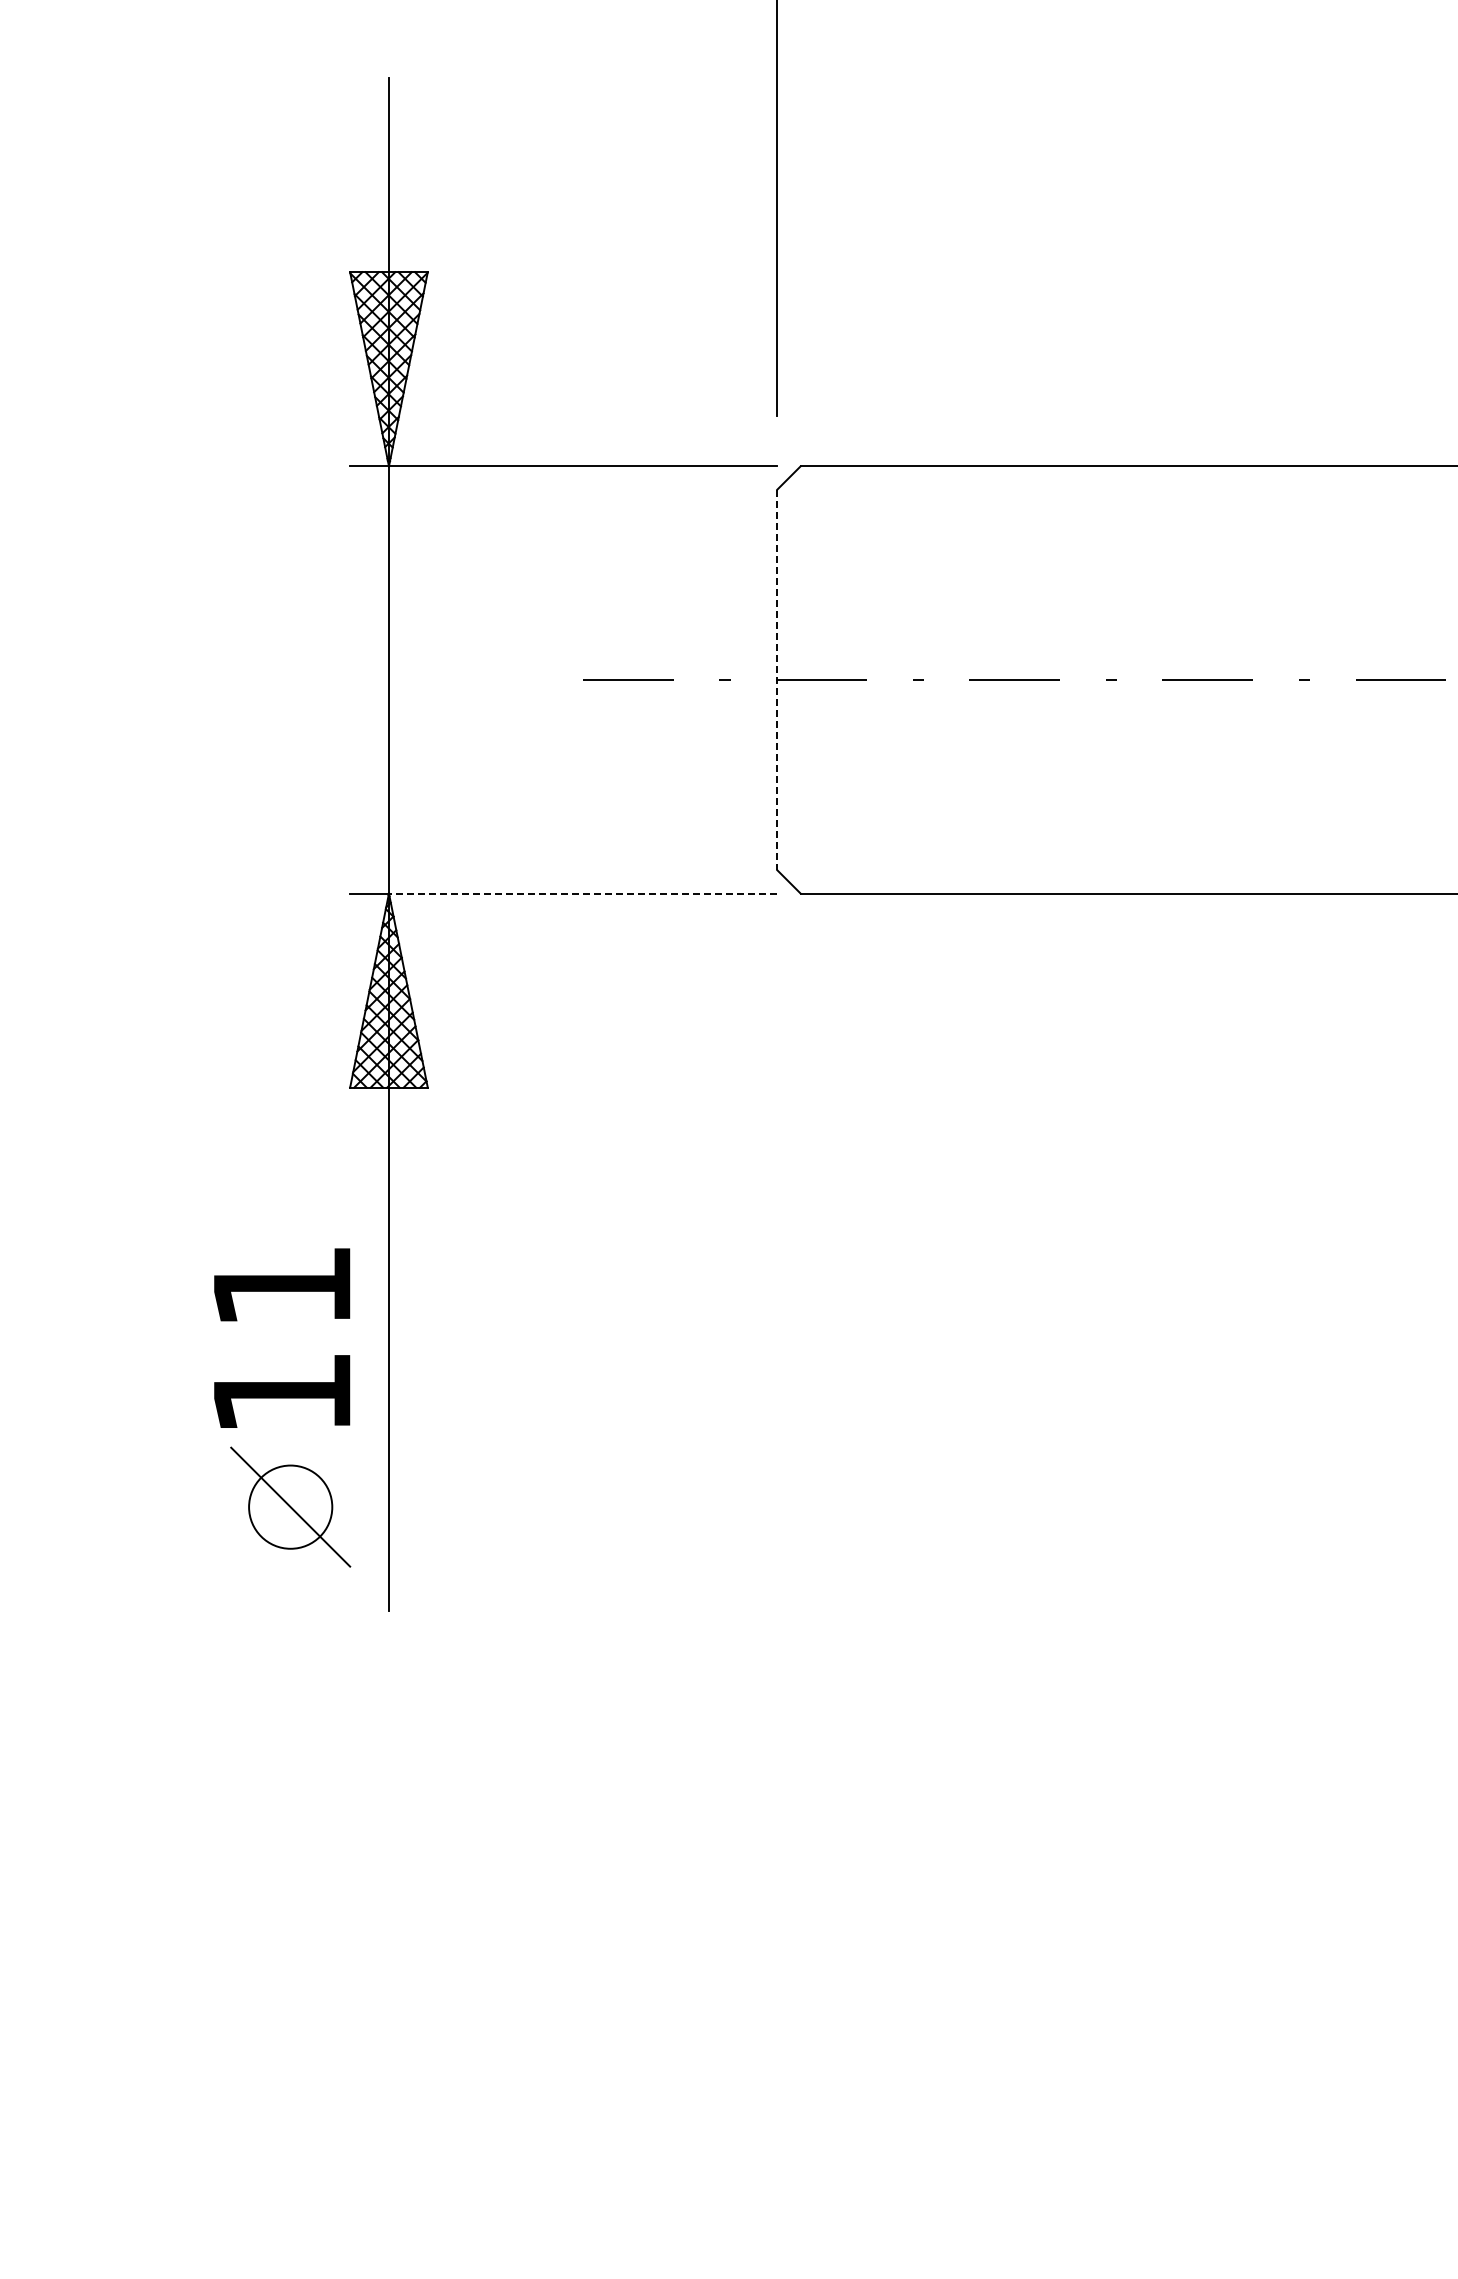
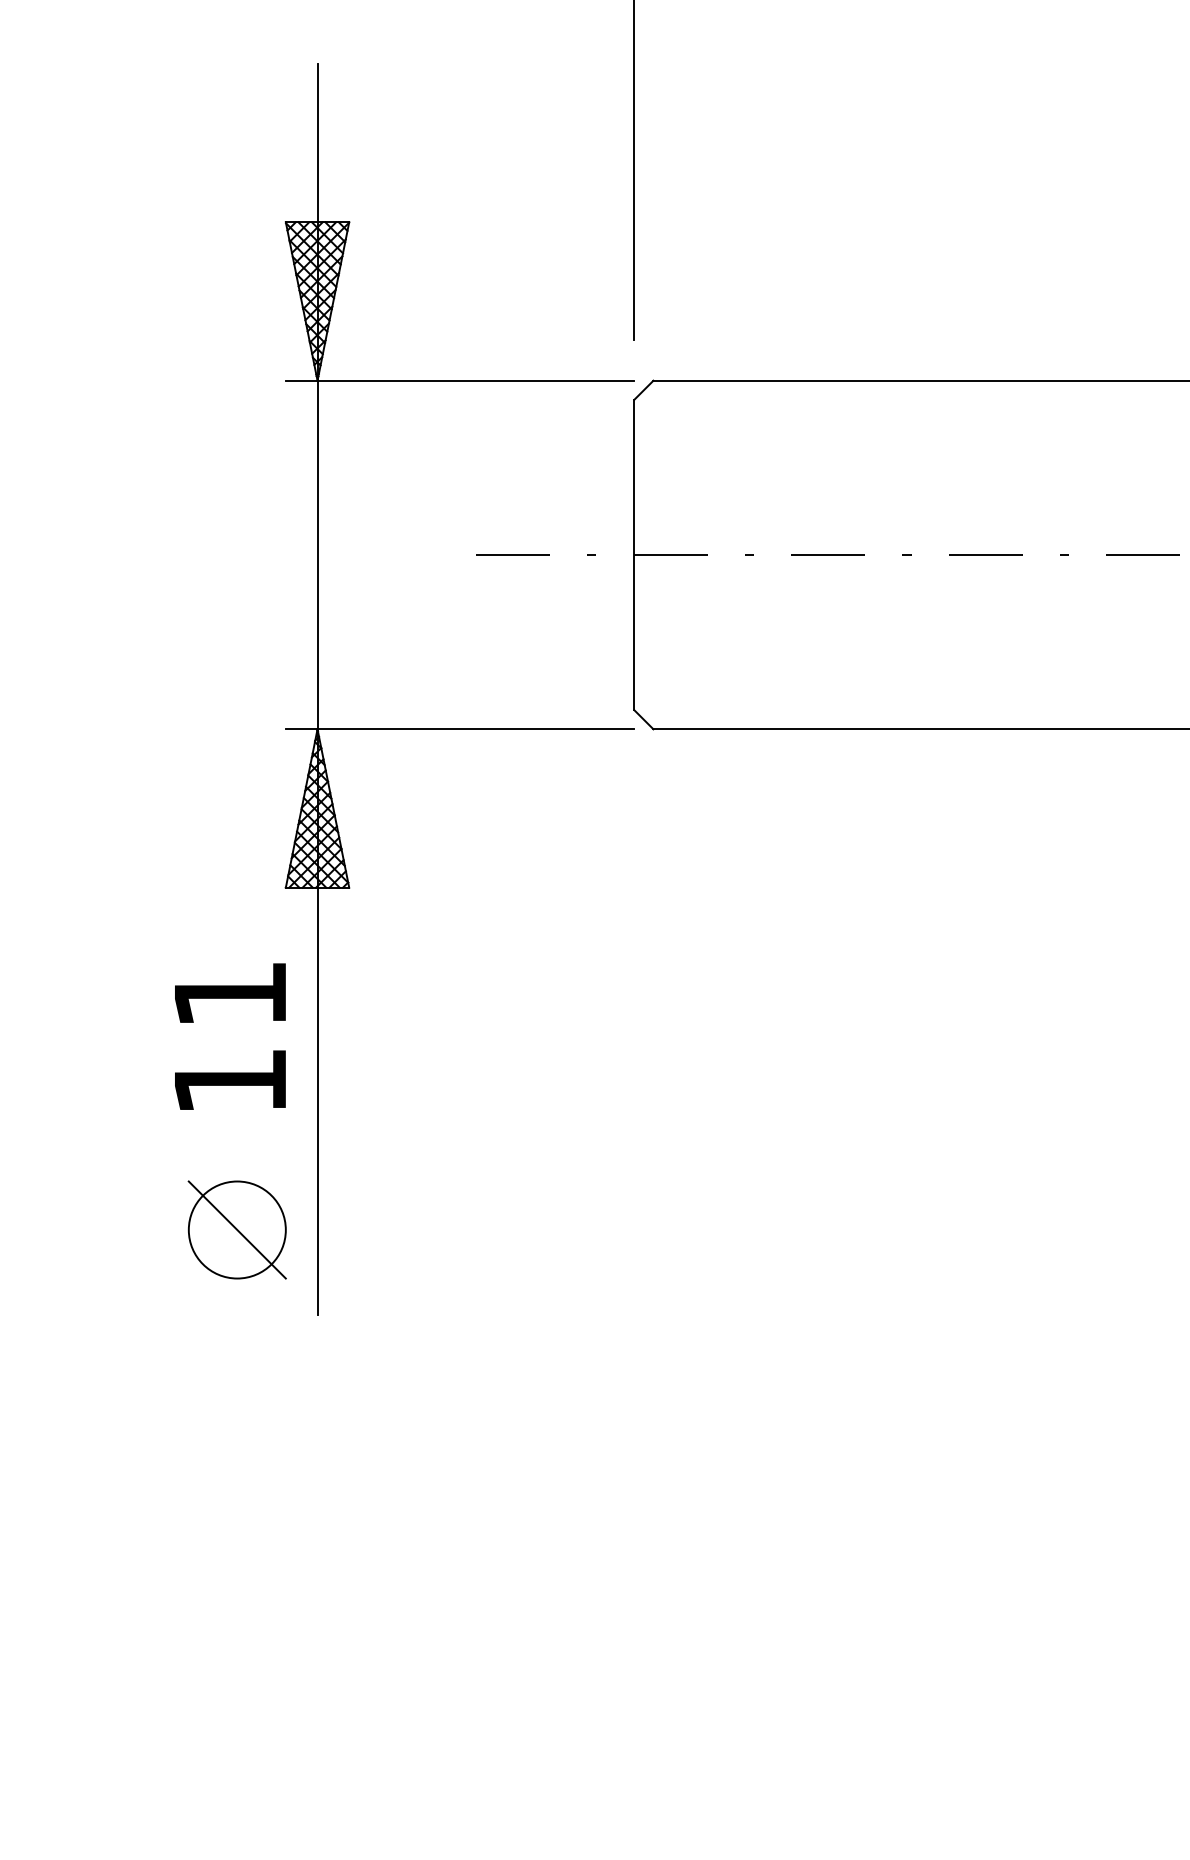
line: (777, 680) -> (634, 555), dashed -> solid
line: (582, 893) -> (475, 729), dashed -> solid
text: (282, 1337) -> (230, 1036), moved
circle: (290, 1506) -> (237, 1229), size x1.43

